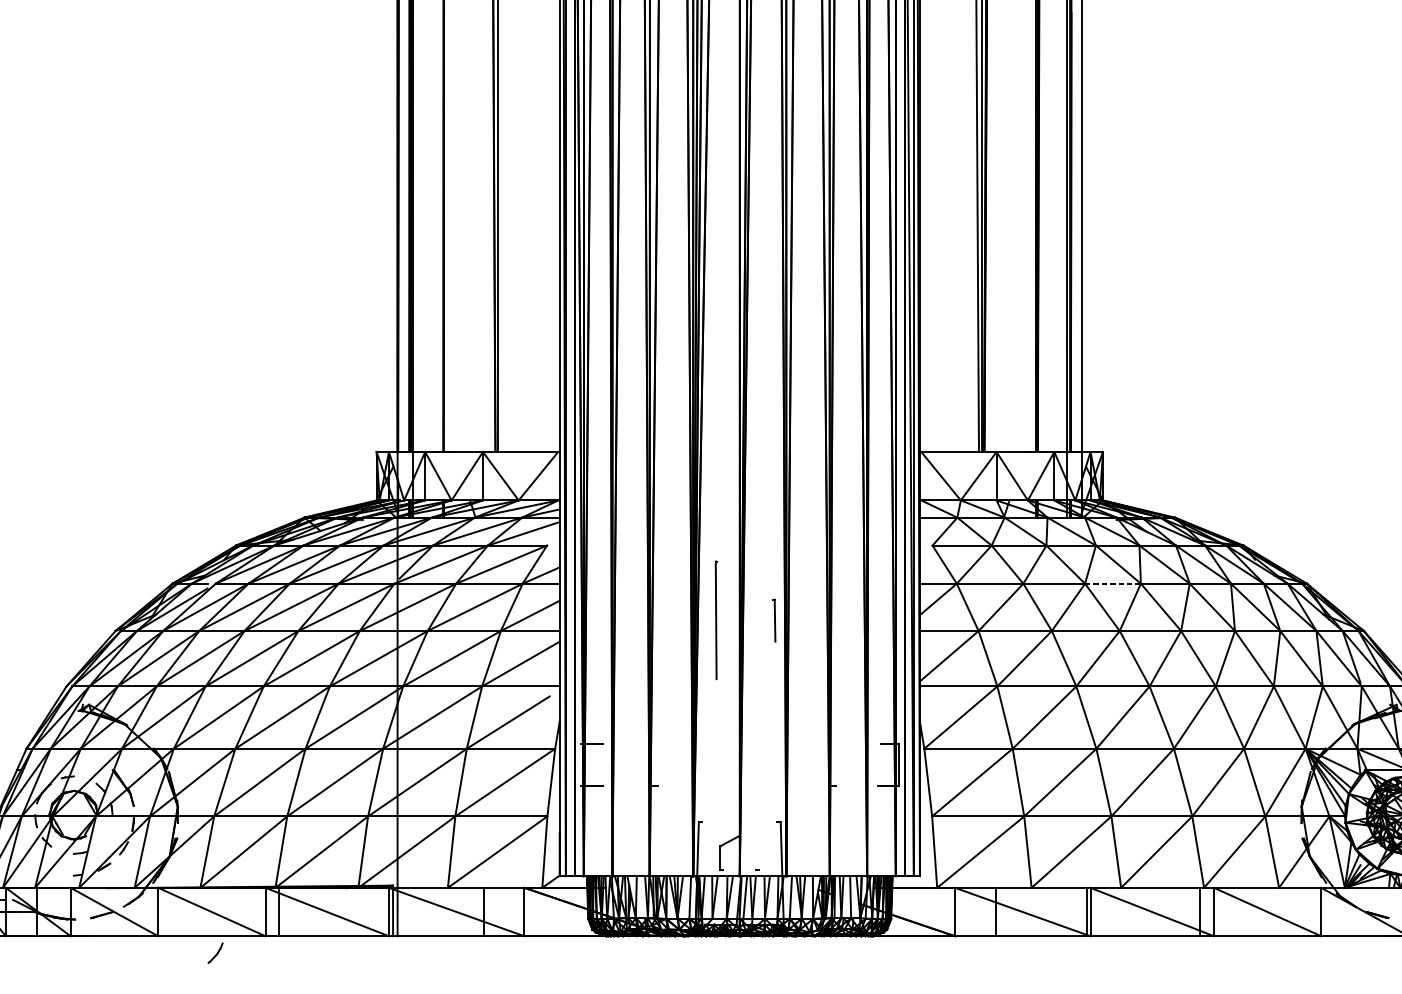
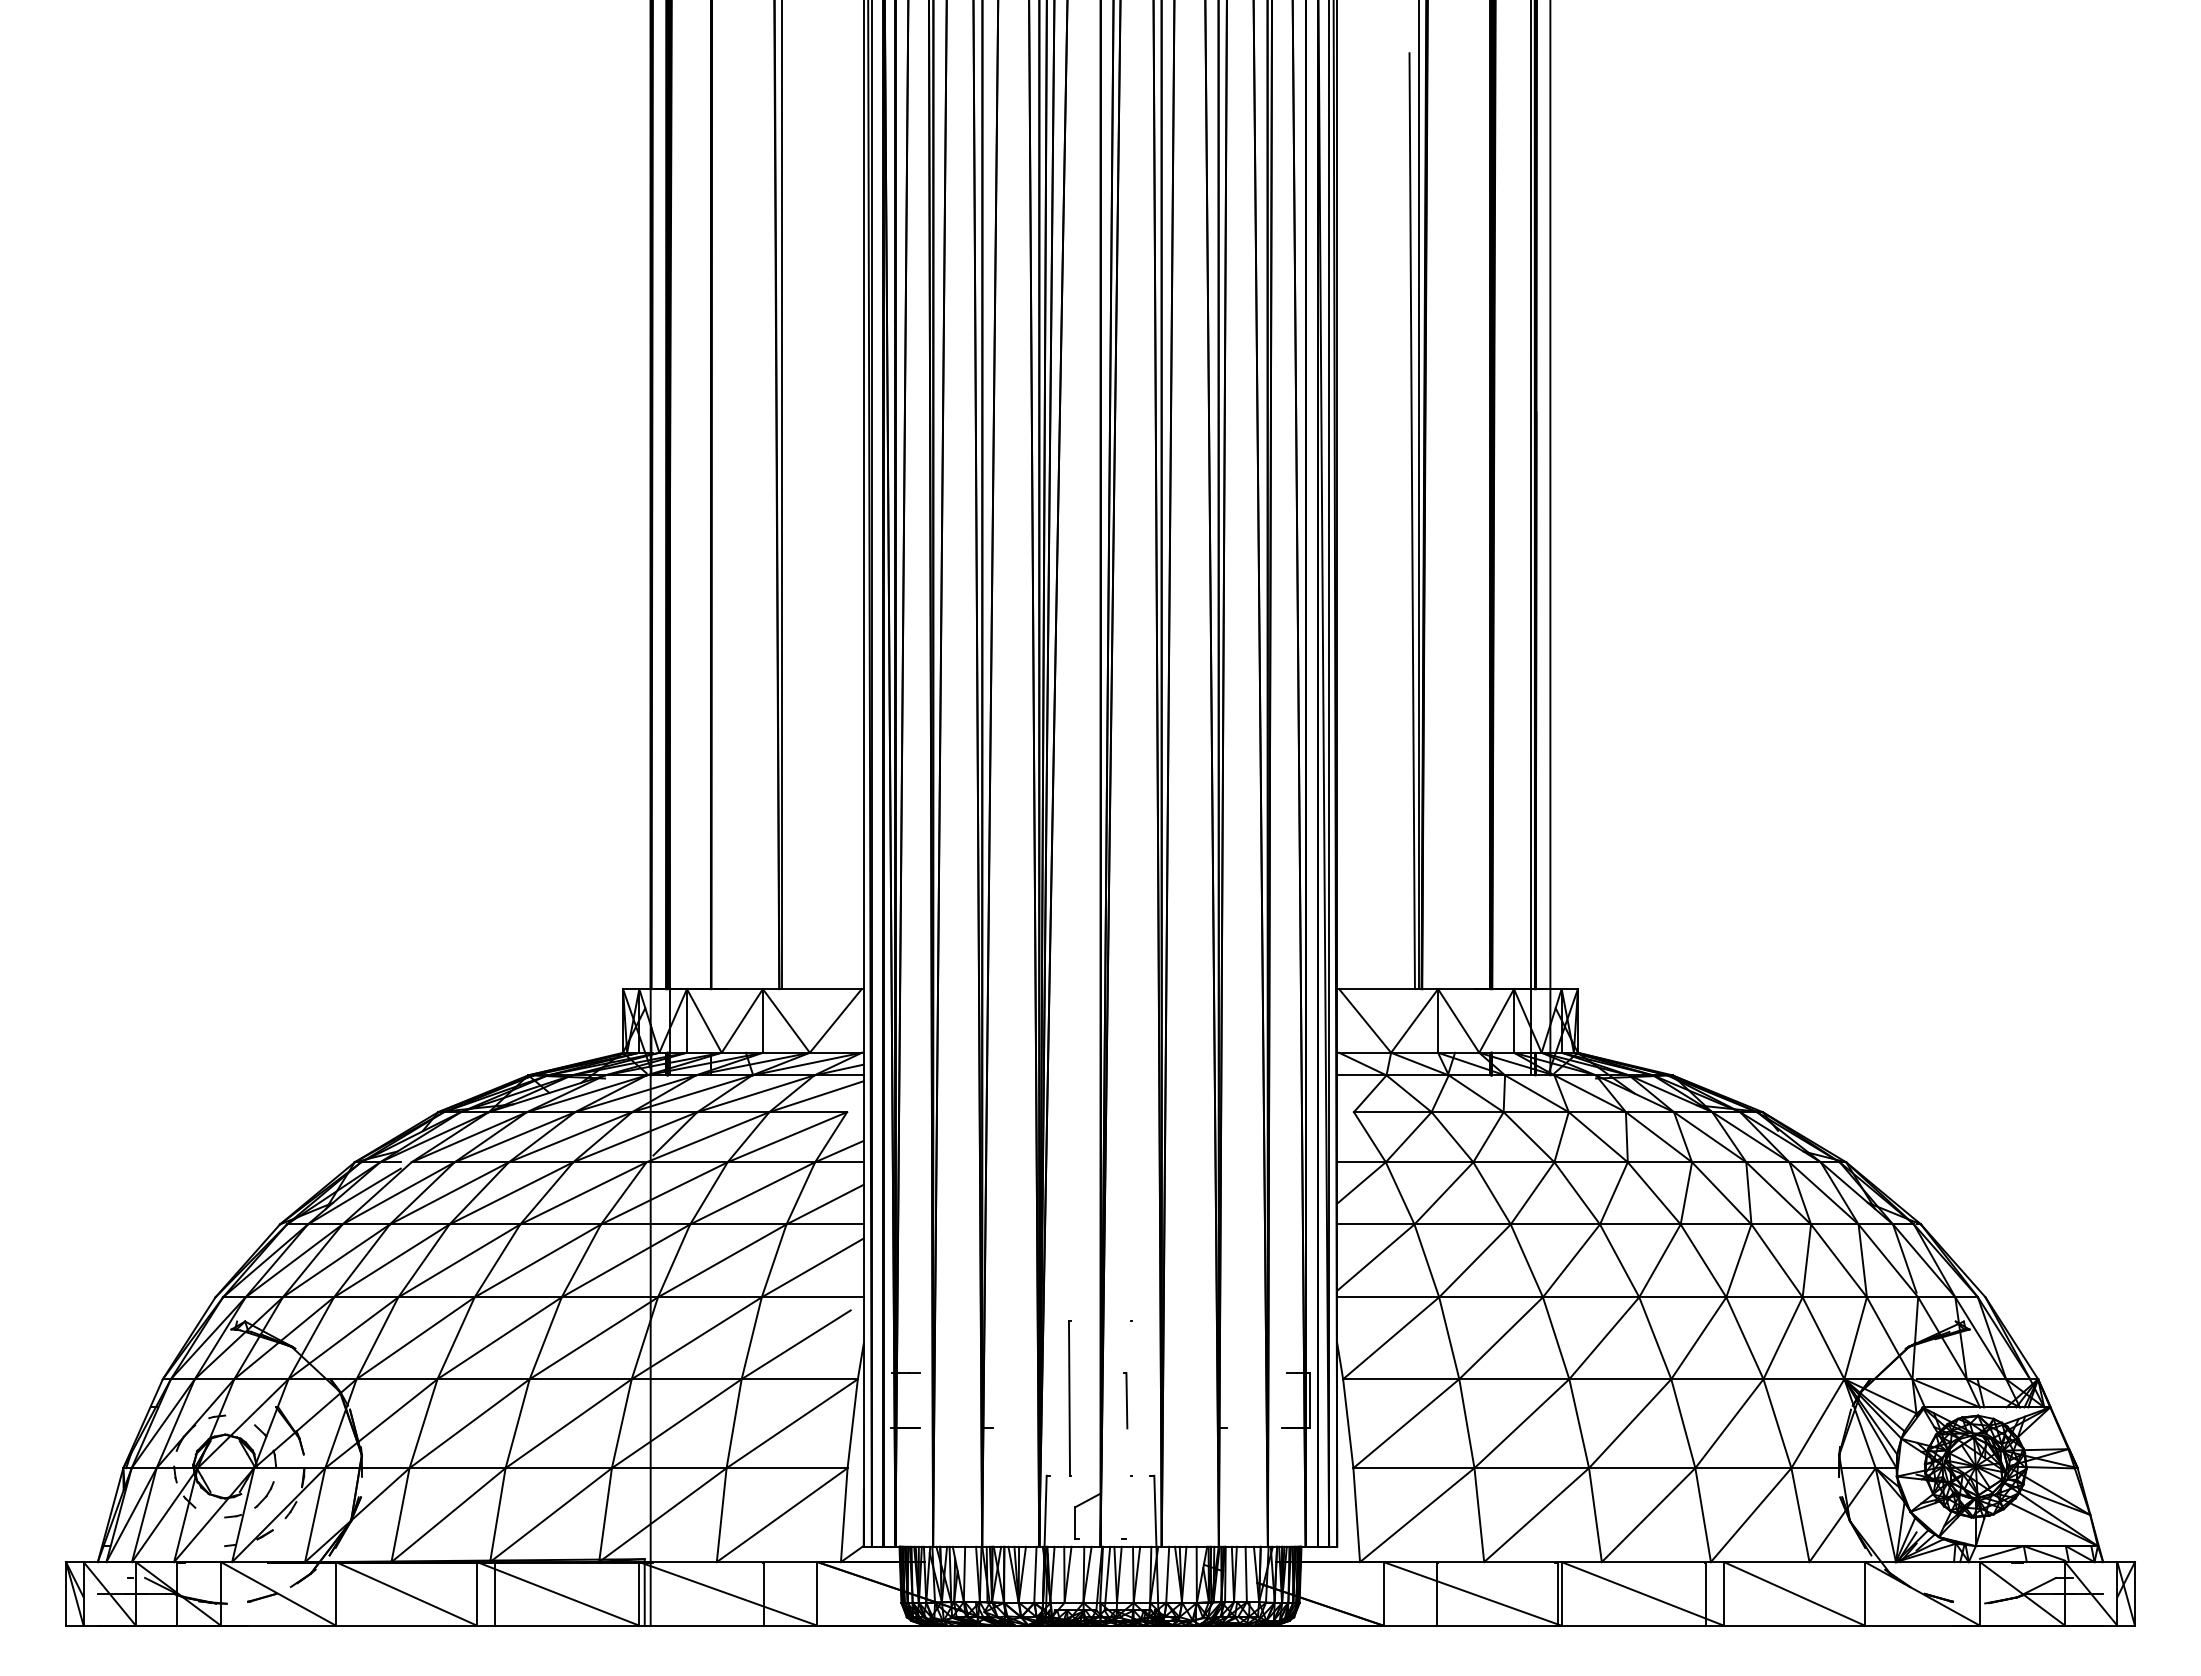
line: (1113, 583) -> (1591, 1162), dashed -> solid
part: (716, 620) -> (1069, 1398), moved
part: (774, 620) -> (1125, 1400), moved
part: (215, 952) -> (264, 1494), moved

